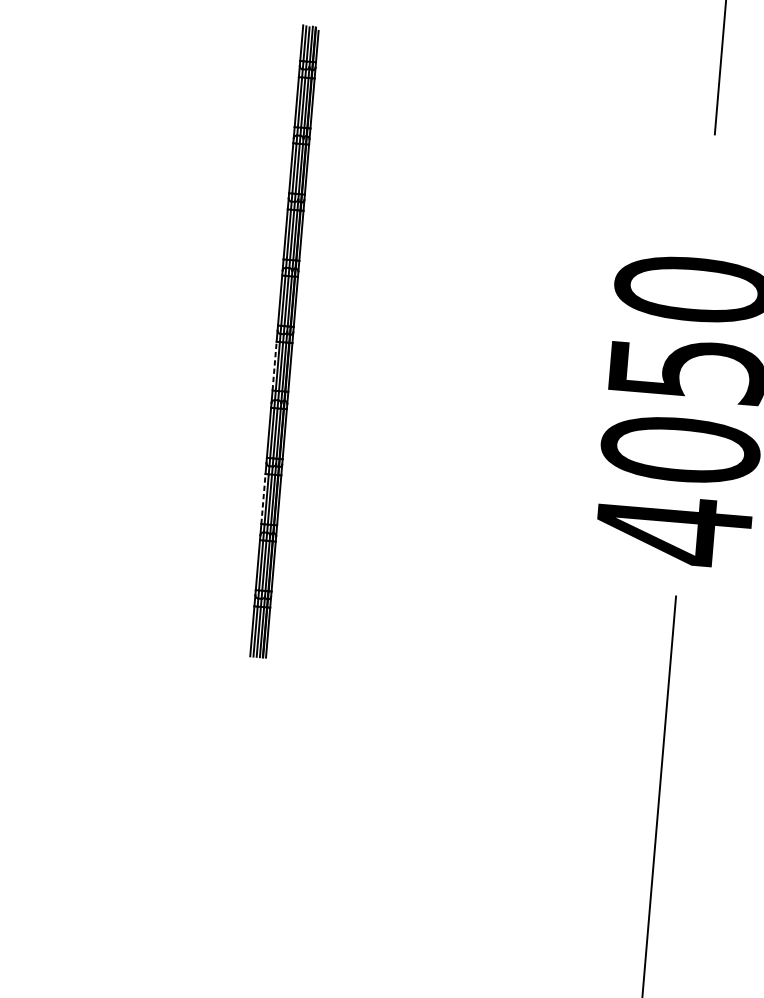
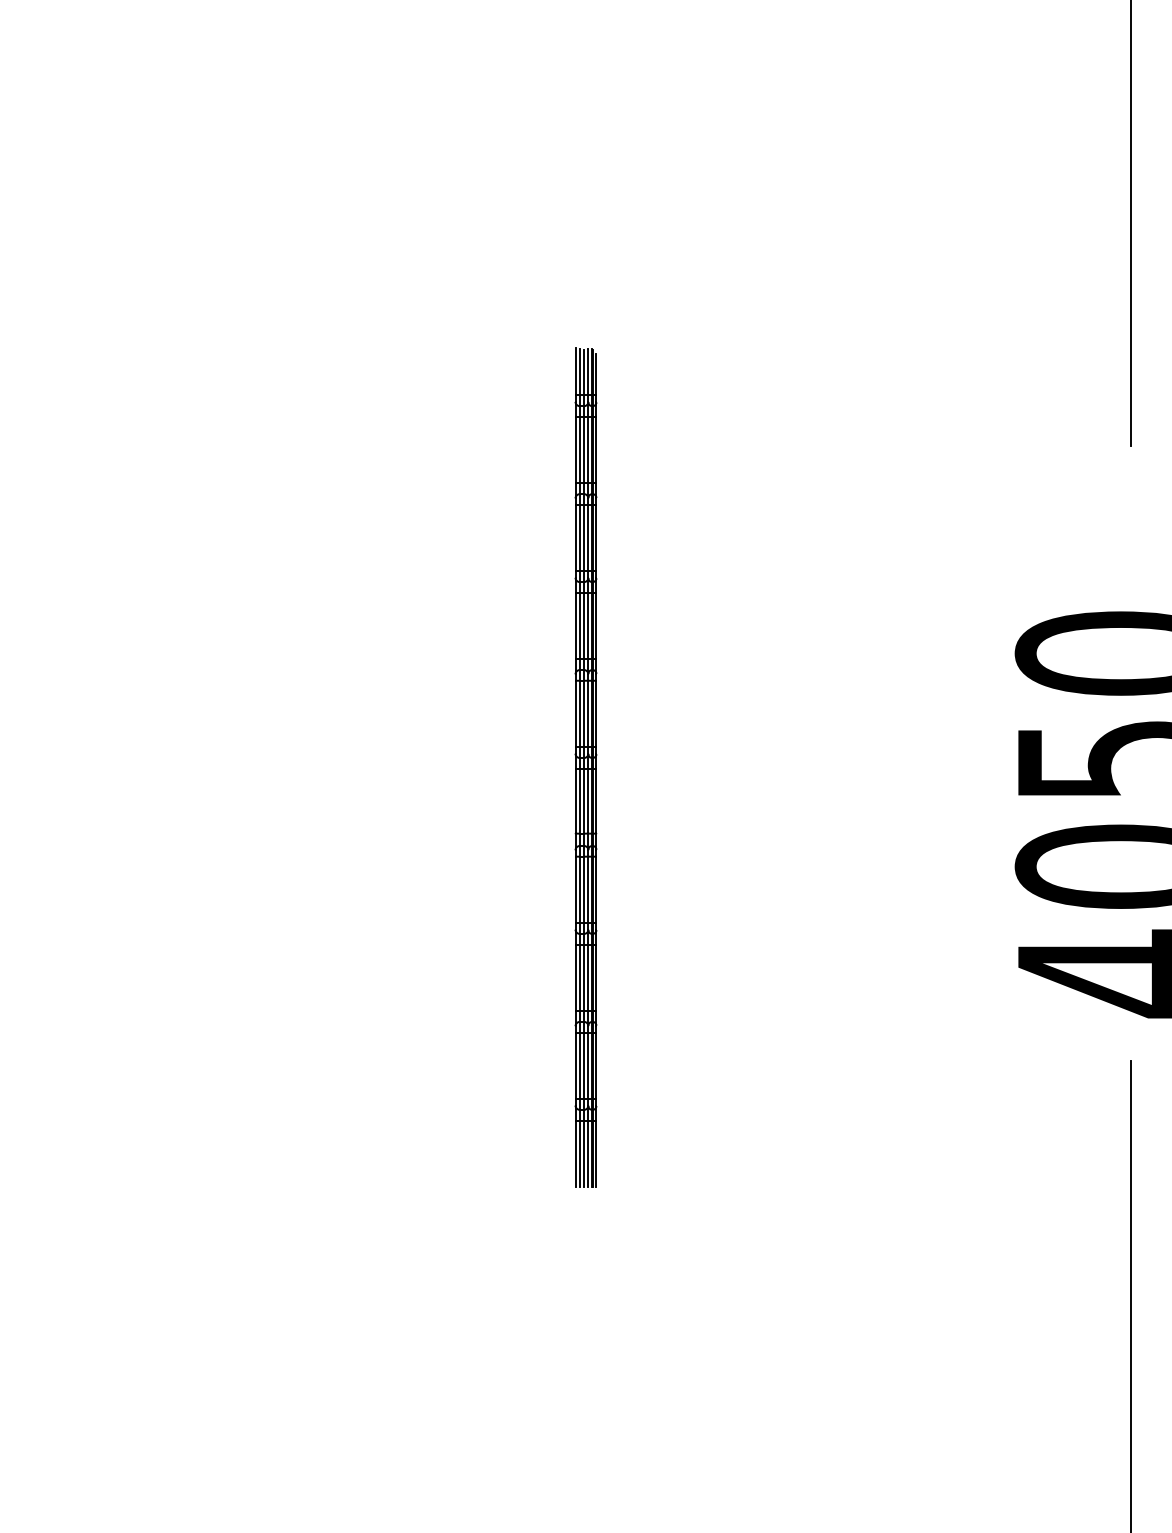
line: (274, 365) -> (575, 800), dashed -> solid
line: (263, 498) -> (575, 977), dashed -> solid

